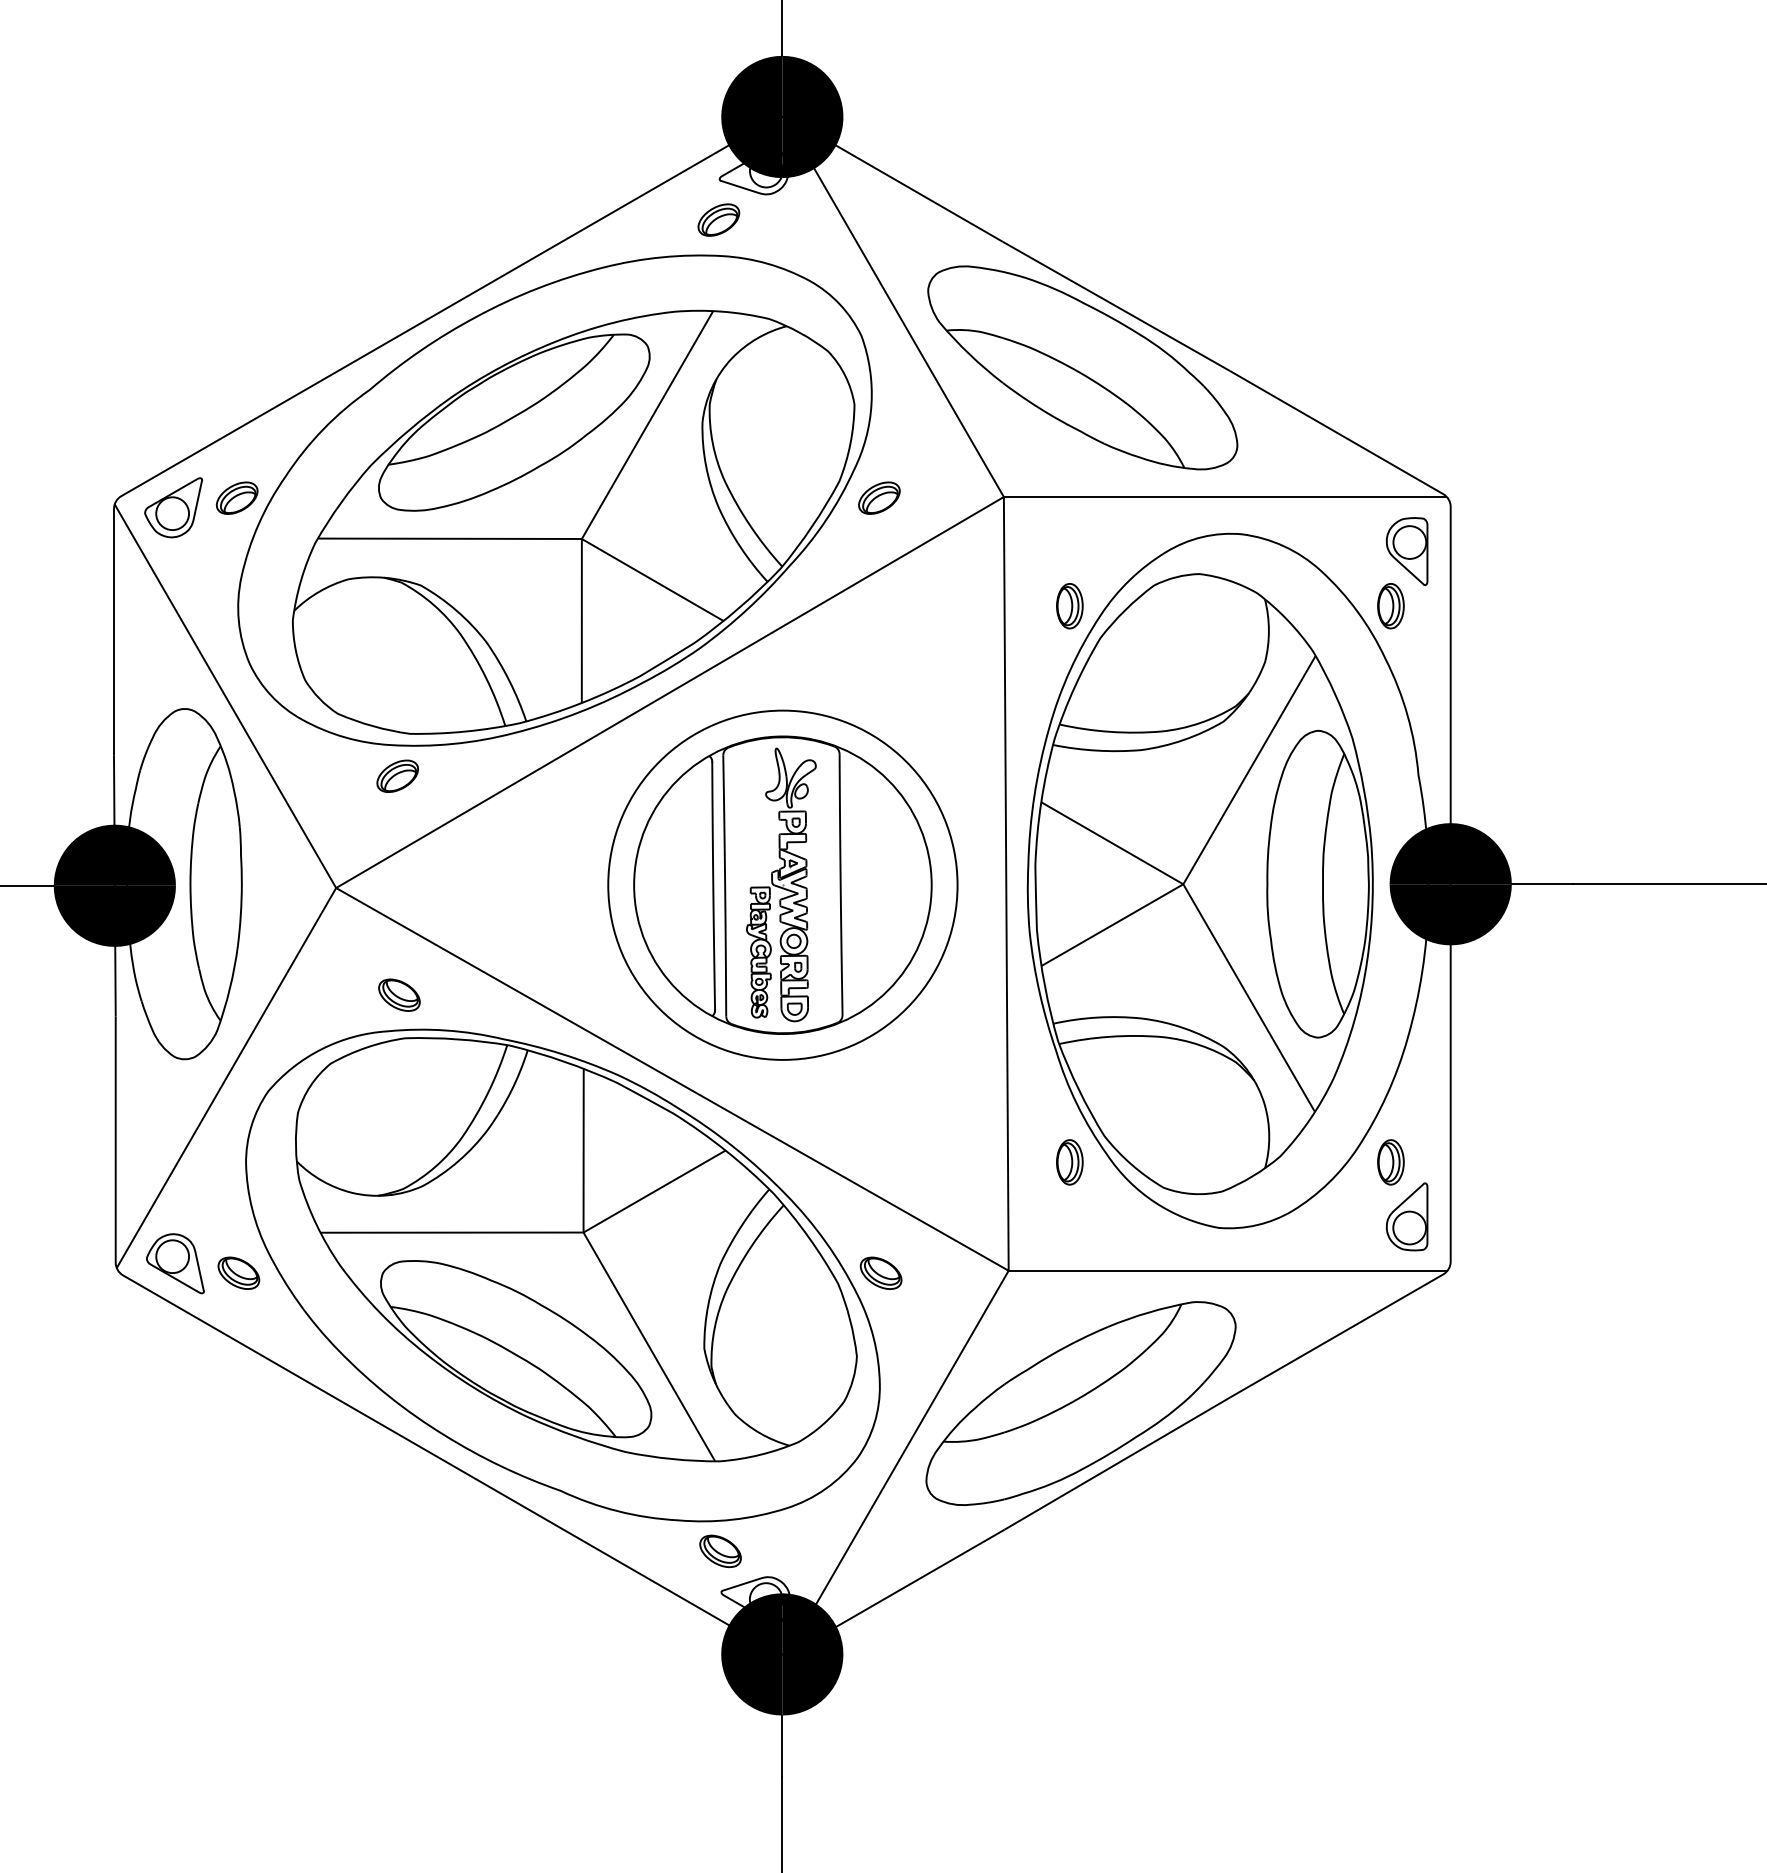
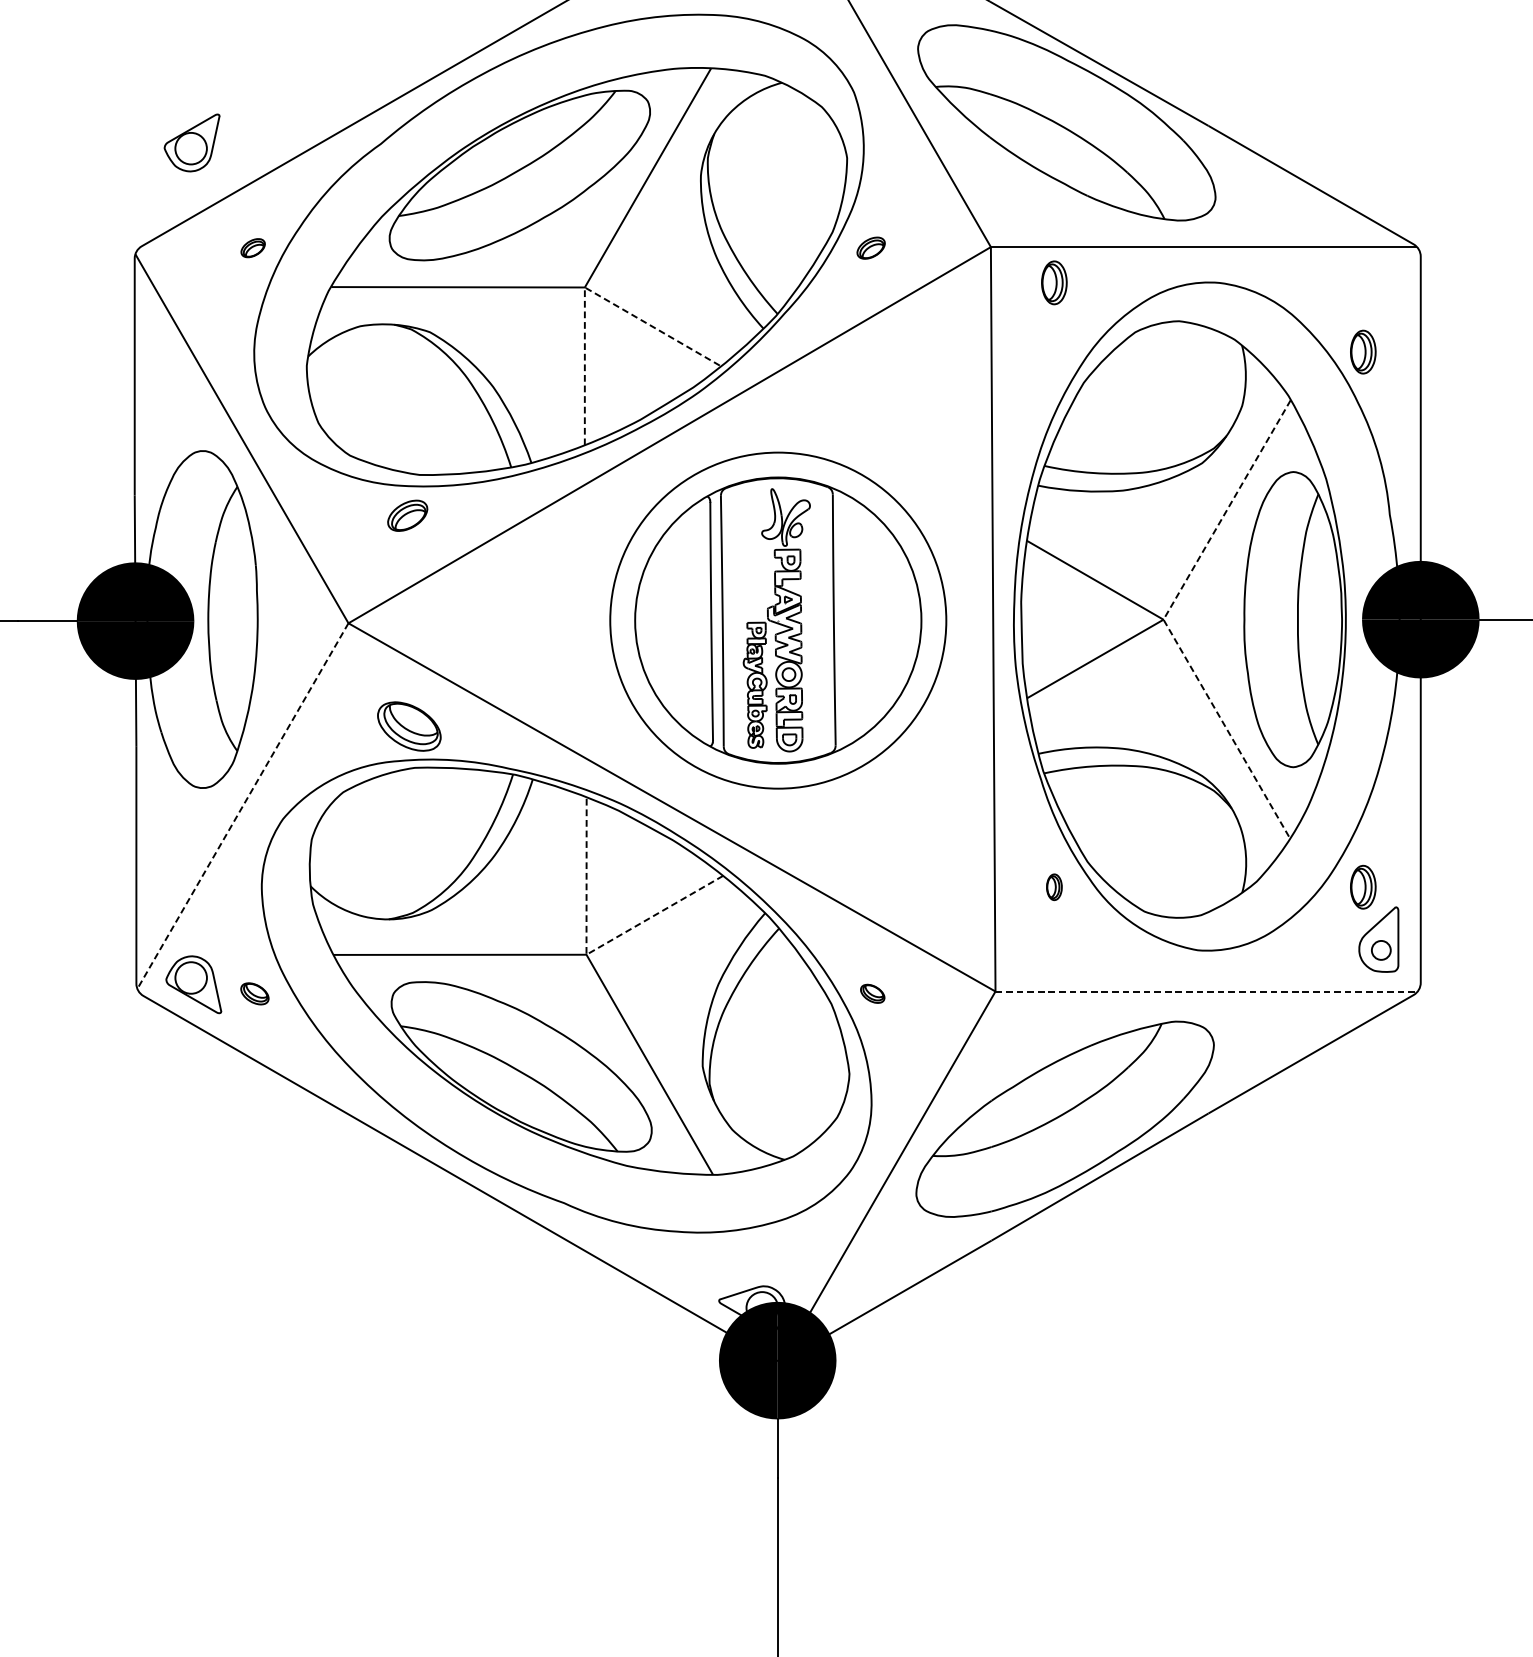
part: (236, 497) -> (252, 247), size x0.6
part: (879, 497) -> (871, 247), size x0.7
part: (173, 507) -> (191, 142), moved
line: (581, 538) -> (584, 287), solid -> dashed
part: (1407, 551) -> (1379, 299), removed
part: (1069, 606) -> (1054, 283), moved
line: (1183, 884) -> (1163, 619), solid -> dashed
part: (399, 994) -> (409, 725), size x1.6
line: (226, 1078) -> (242, 806), solid -> dashed
part: (1069, 1162) -> (1054, 887), size x0.6
circle: (1409, 1227) -> (1381, 949), size x0.6
line: (583, 1232) -> (586, 954), solid -> dashed
line: (1228, 1270) -> (1206, 991), solid -> dashed
part: (238, 1272) -> (254, 993), size x0.7
part: (880, 1272) -> (872, 993), size x0.6
part: (720, 1551) -> (718, 1261), removed

